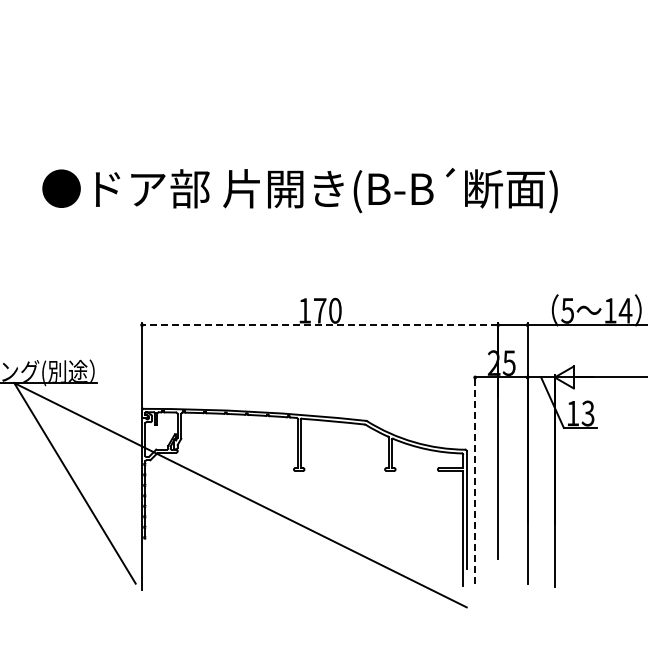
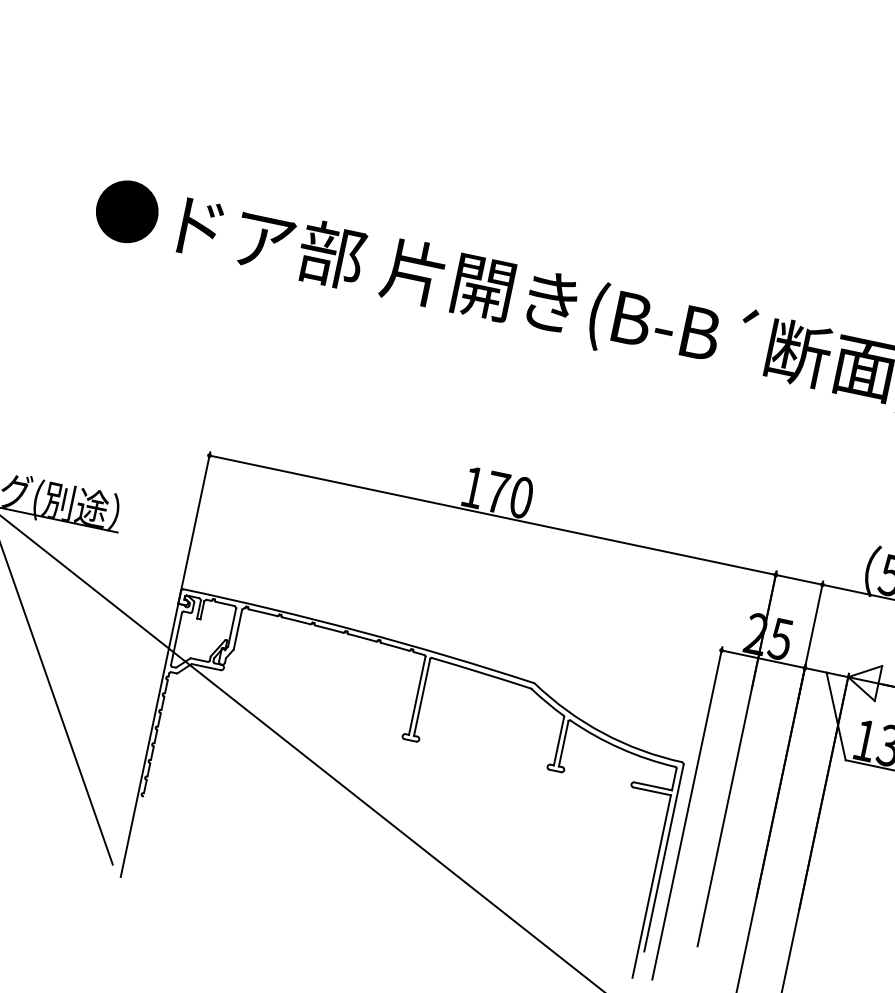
line: (319, 325) -> (491, 515), dashed -> solid
line: (475, 479) -> (687, 812), dashed -> solid

